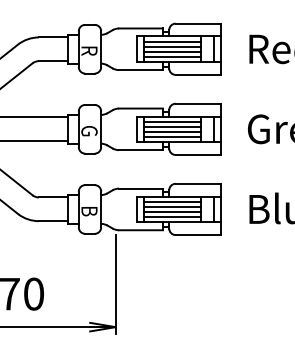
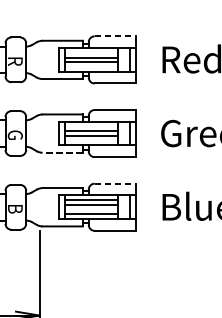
line: (198, 23) -> (115, 36), solid -> dashed
line: (172, 41) -> (91, 52), removed
line: (172, 56) -> (91, 66), removed
line: (172, 121) -> (91, 126), removed
line: (172, 137) -> (91, 141), removed
line: (140, 150) -> (62, 153), solid -> dashed
line: (198, 183) -> (115, 183), solid -> dashed
line: (172, 212) -> (91, 210), removed

